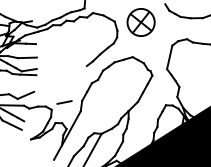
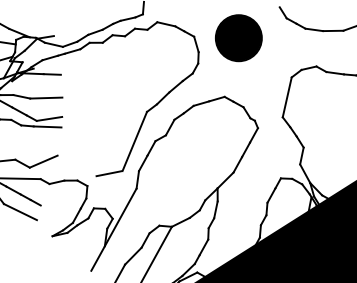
fill: (140, 21) -> (237, 36), added
line: (79, 83) -> (134, 141), added

